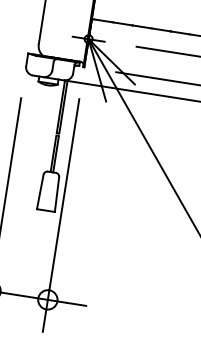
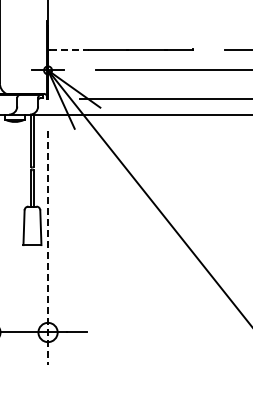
line: (114, 22) -> (70, 50), solid -> dashed
line: (61, 215) -> (48, 247), solid -> dashed

